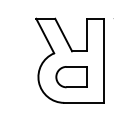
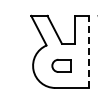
line: (103, 60) -> (88, 51), solid -> dashed
part: (71, 76) -> (61, 65), size x0.7

